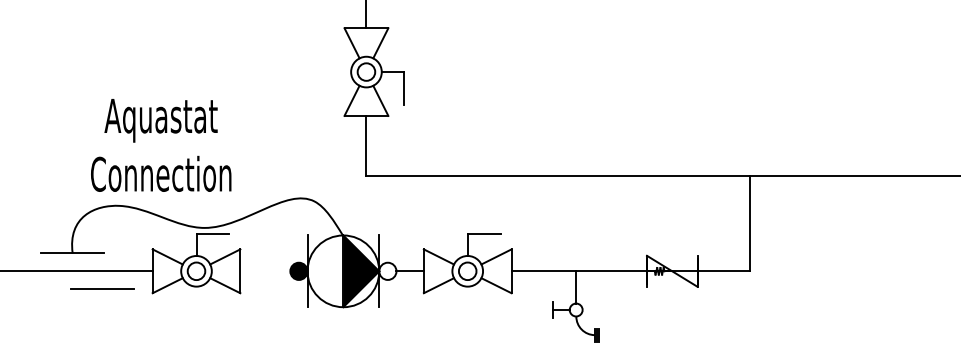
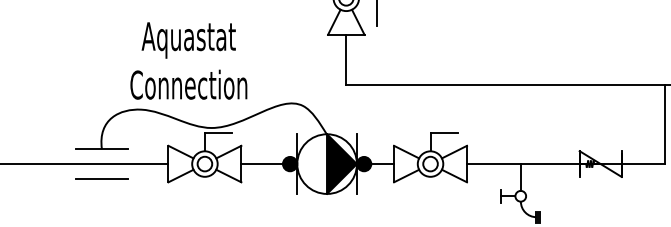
text: (161, 145) -> (189, 61), moved
fill: (387, 270) -> (363, 163), added
line: (265, 271) -> (262, 164), added
line: (102, 288) -> (101, 178), moved

